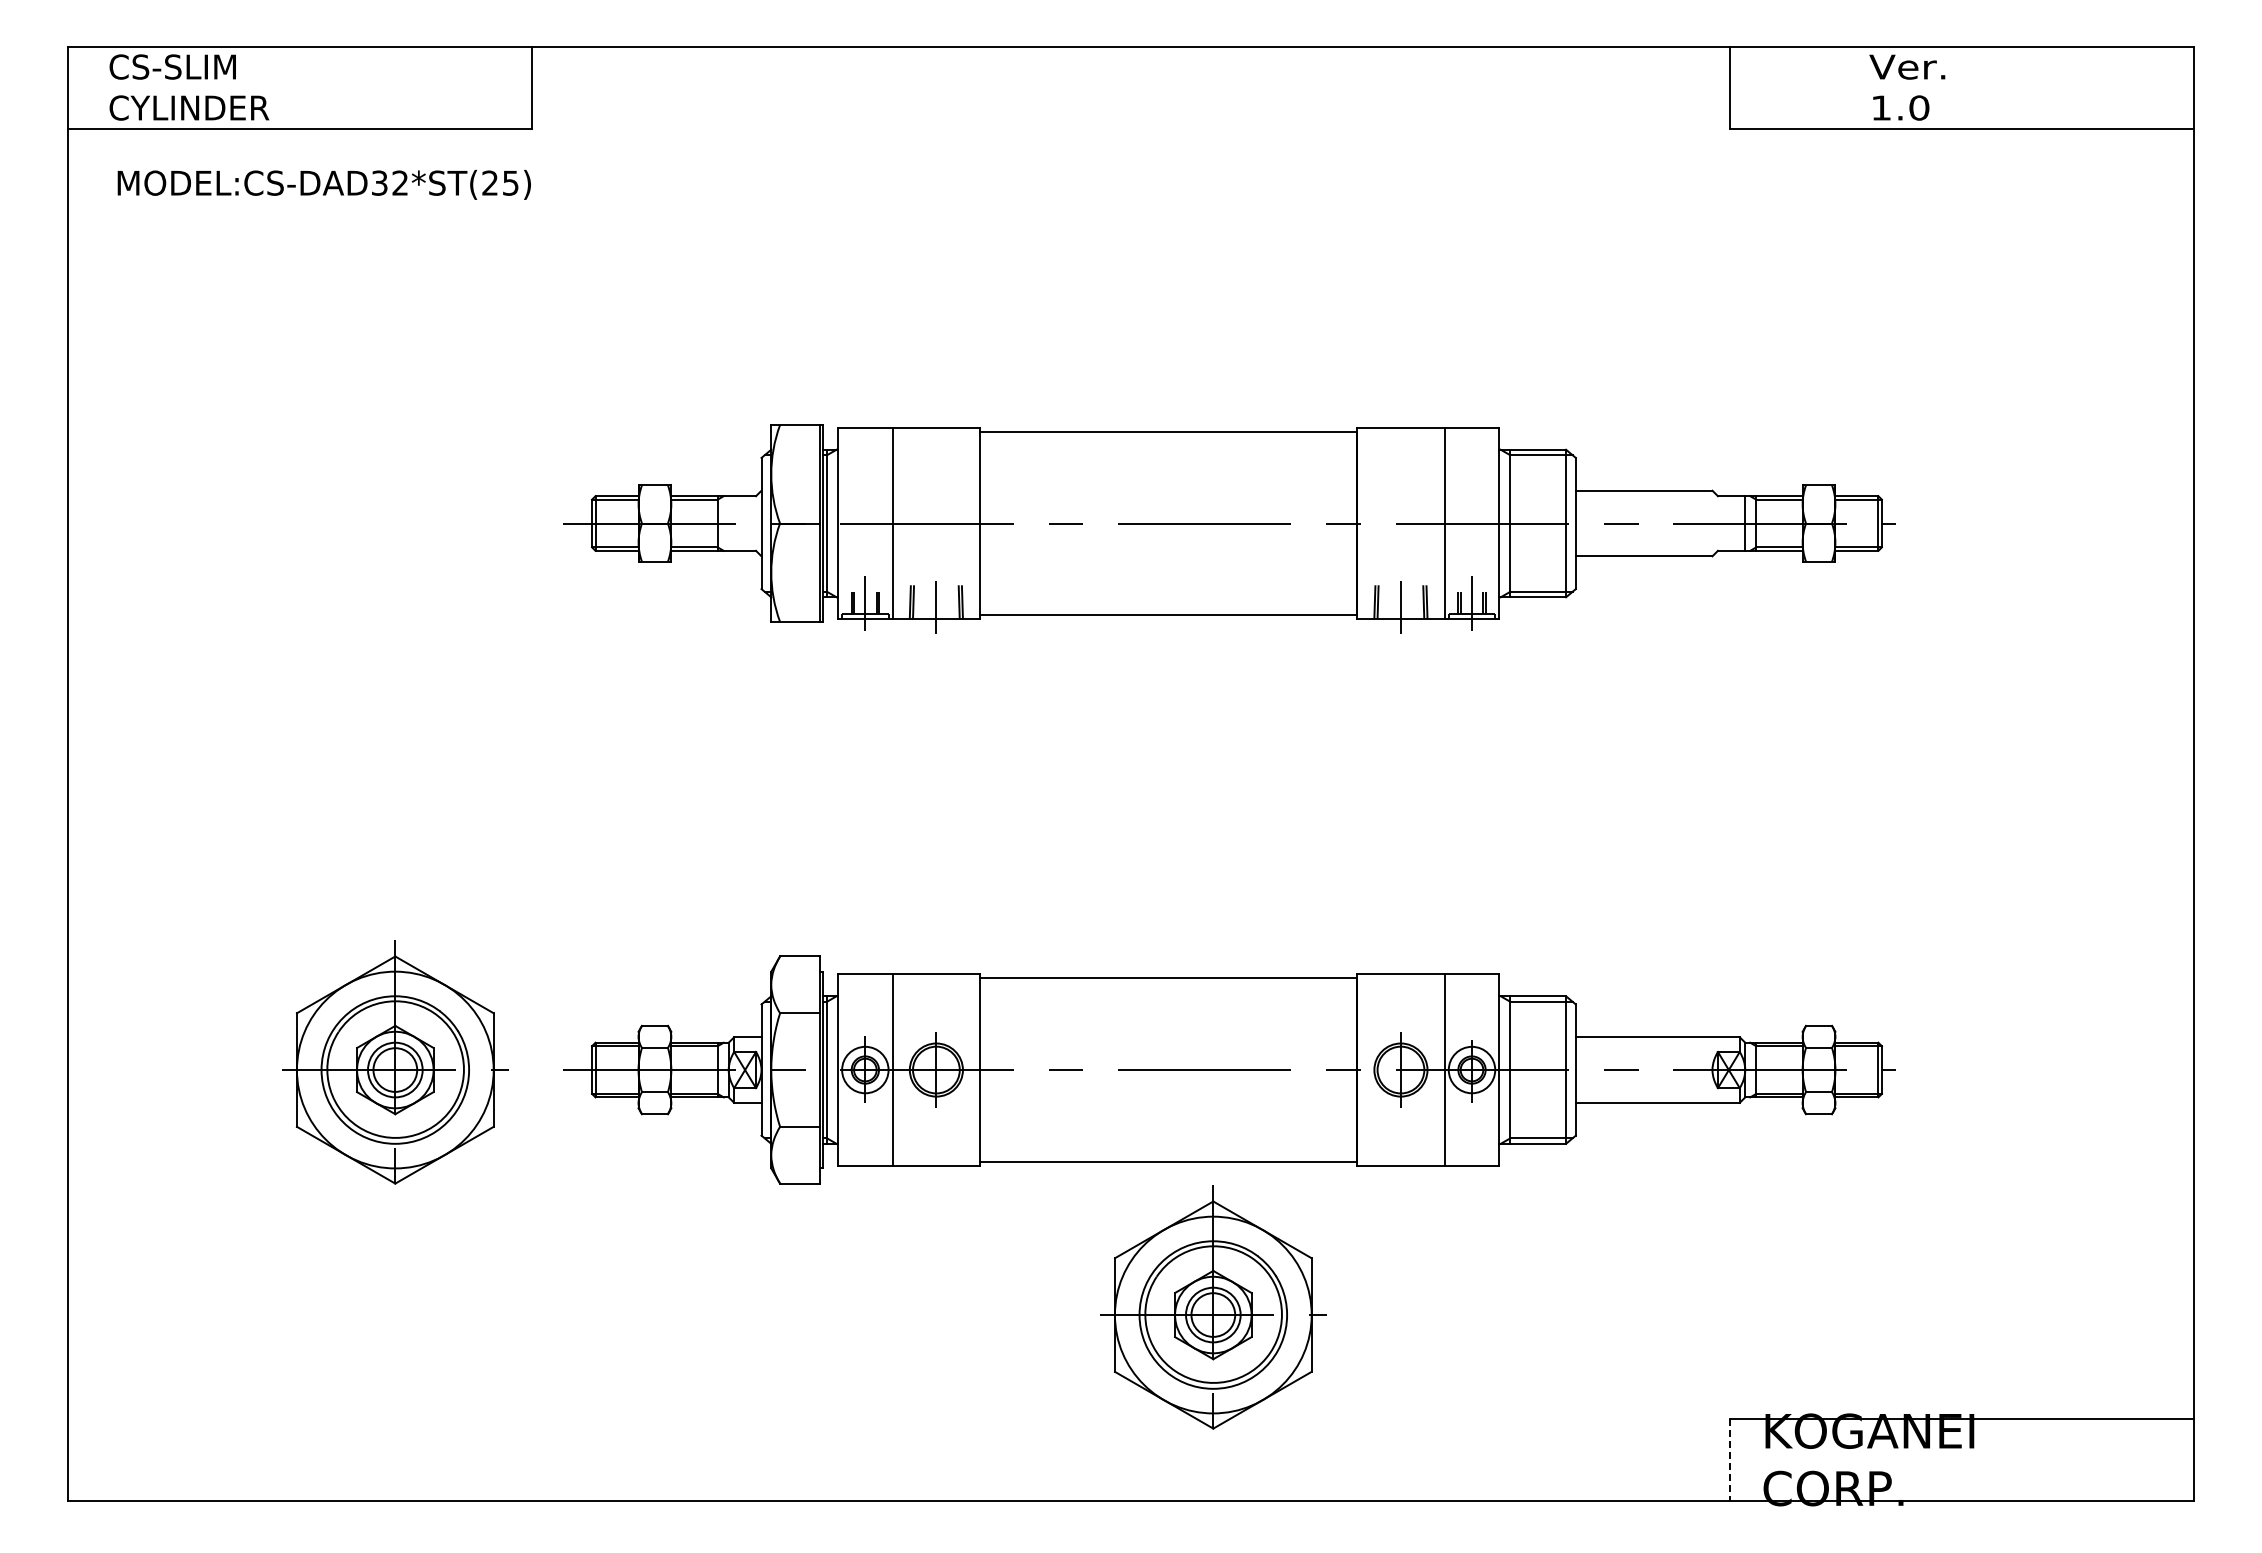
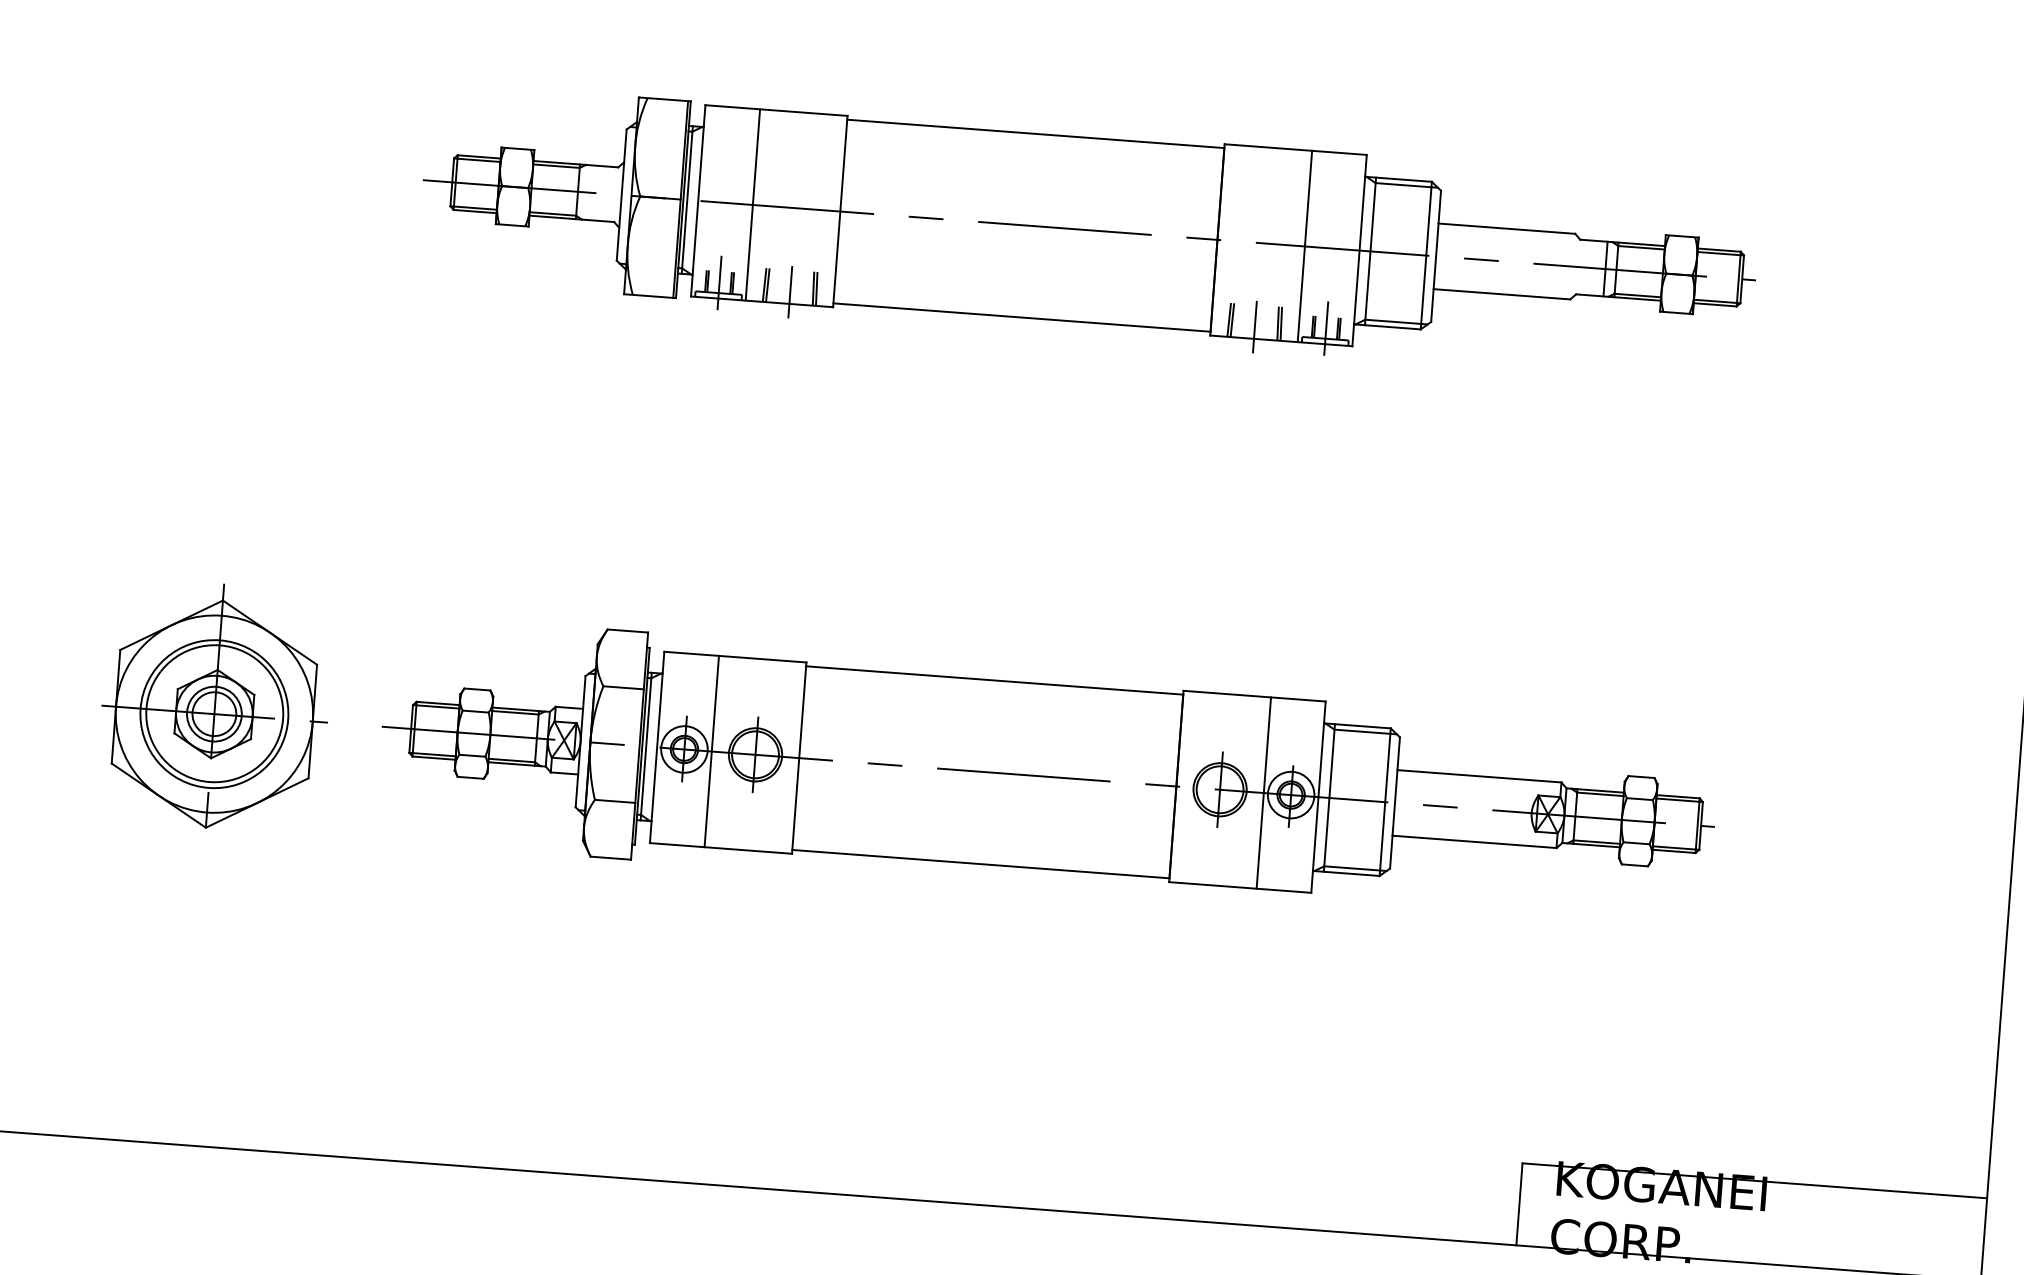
part: (1213, 1307) -> (1014, 1013), removed
line: (1729, 1459) -> (1519, 1203), dashed -> solid

